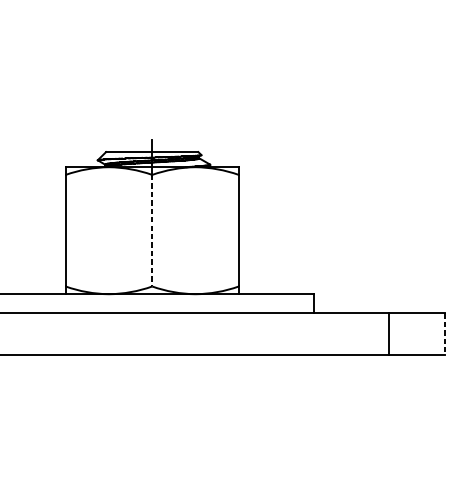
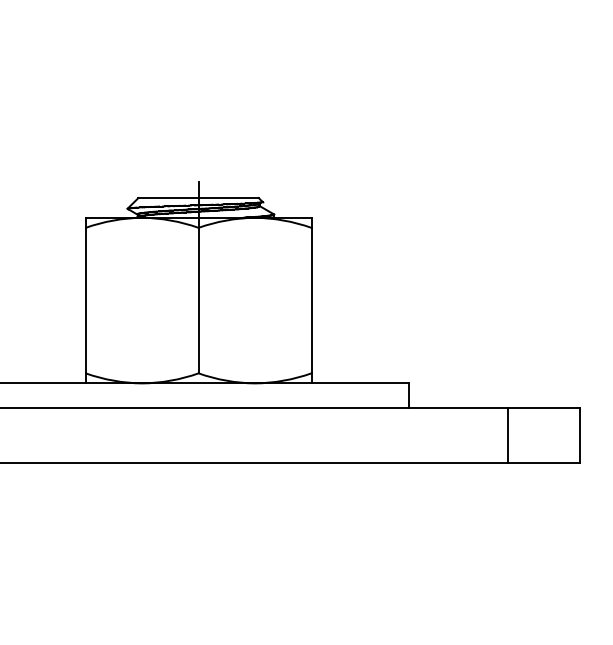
line: (152, 230) -> (198, 300), dashed -> solid
line: (445, 334) -> (580, 436), dashed -> solid

